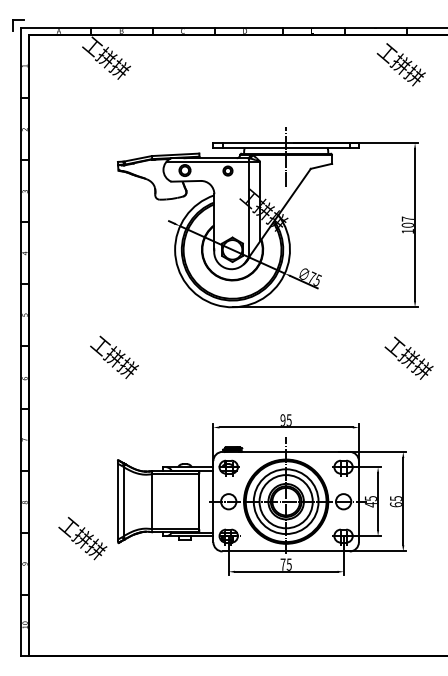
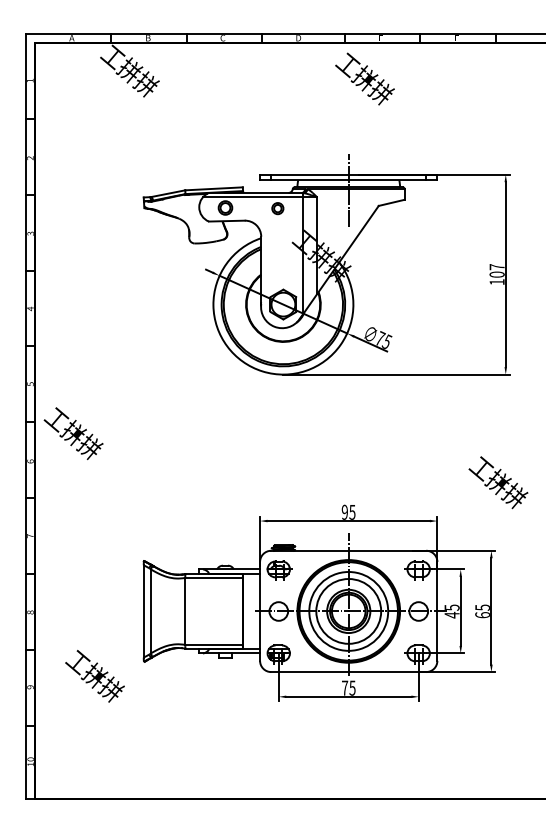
part: (18, 25) -> (22, 31), removed
text: (400, 64) -> (364, 78), moved
text: (114, 357) -> (73, 433), moved
text: (409, 358) -> (498, 482), moved
text: (82, 538) -> (94, 676), moved

